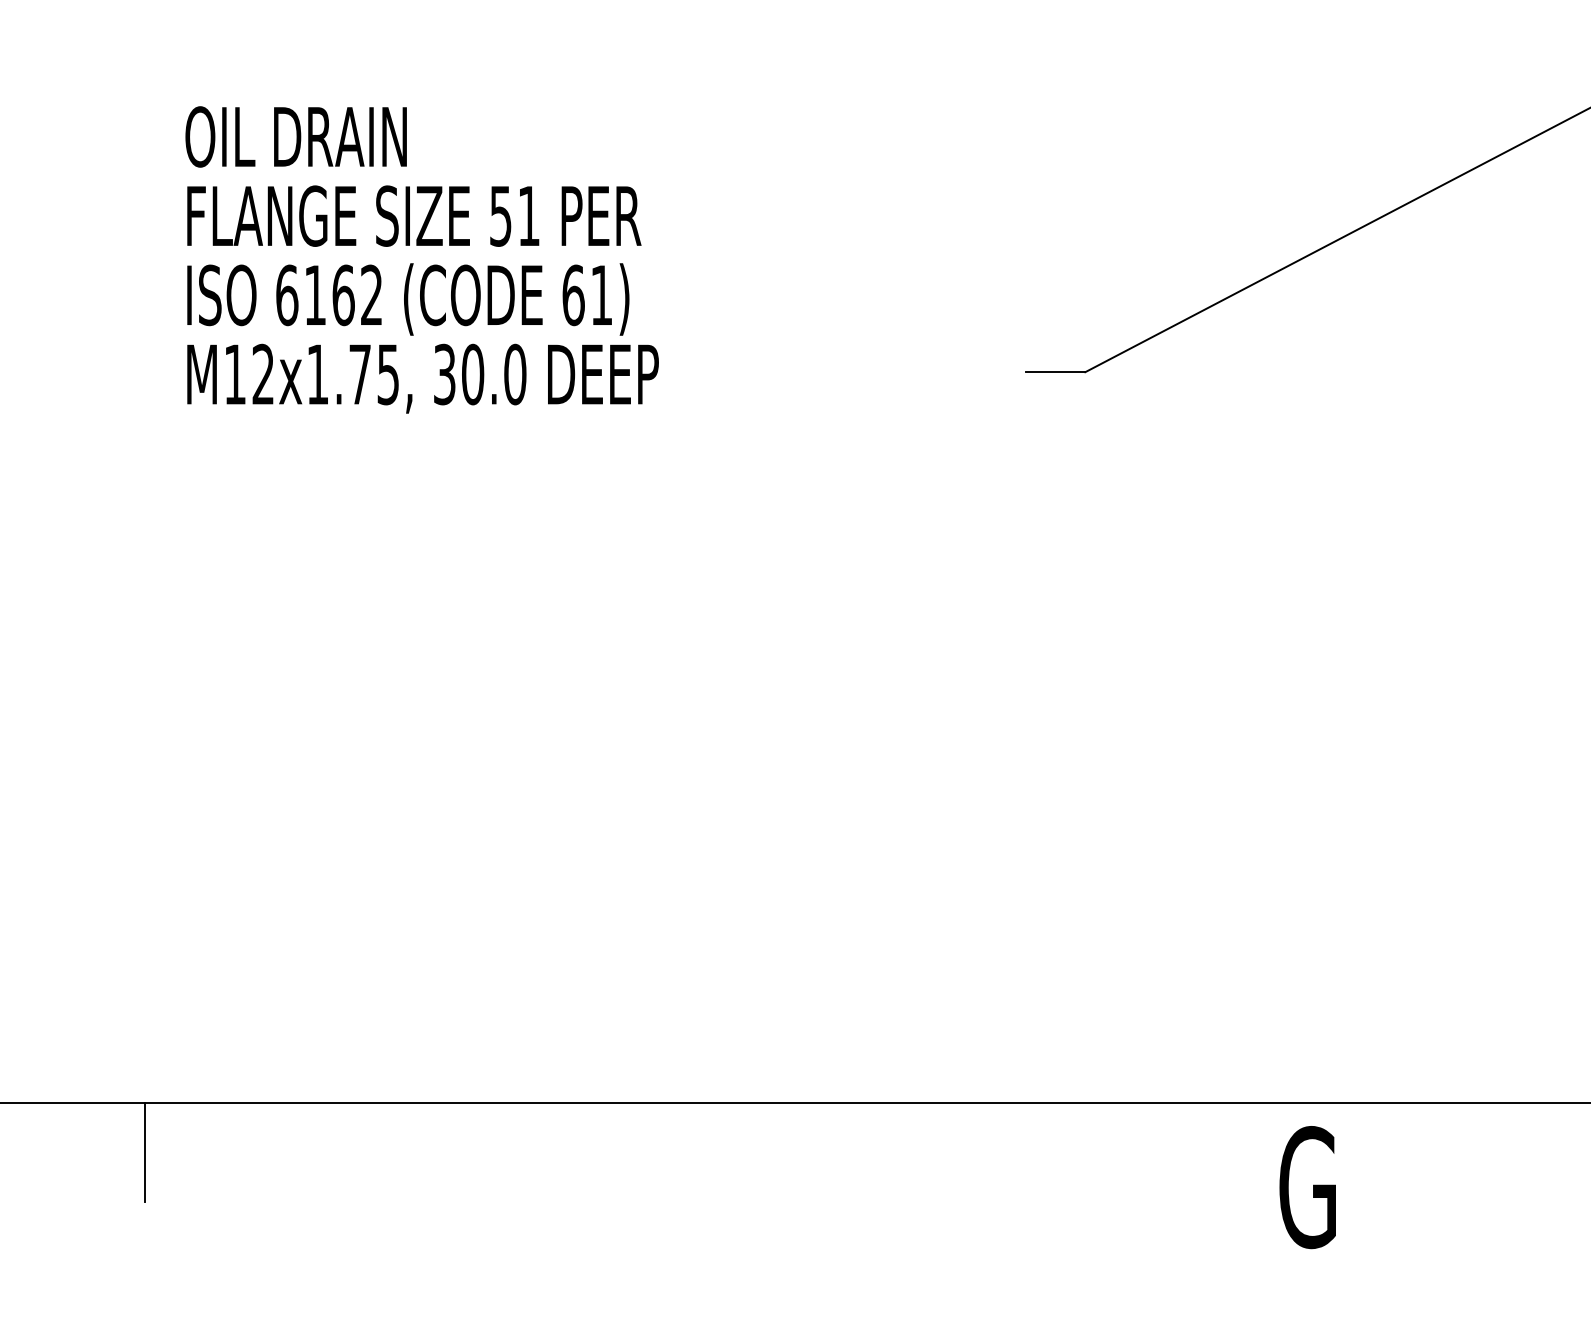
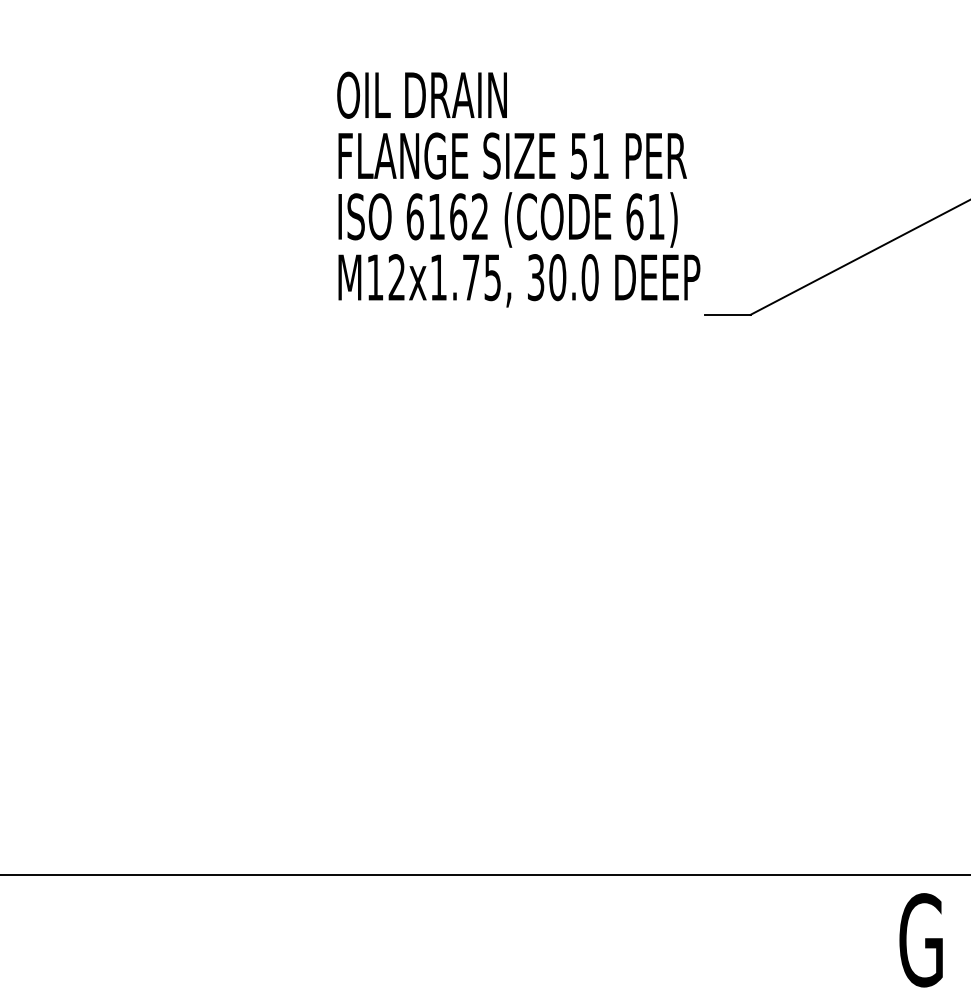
text: (421, 259) -> (518, 189), moved
line: (144, 1151) -> (28, 912), removed

